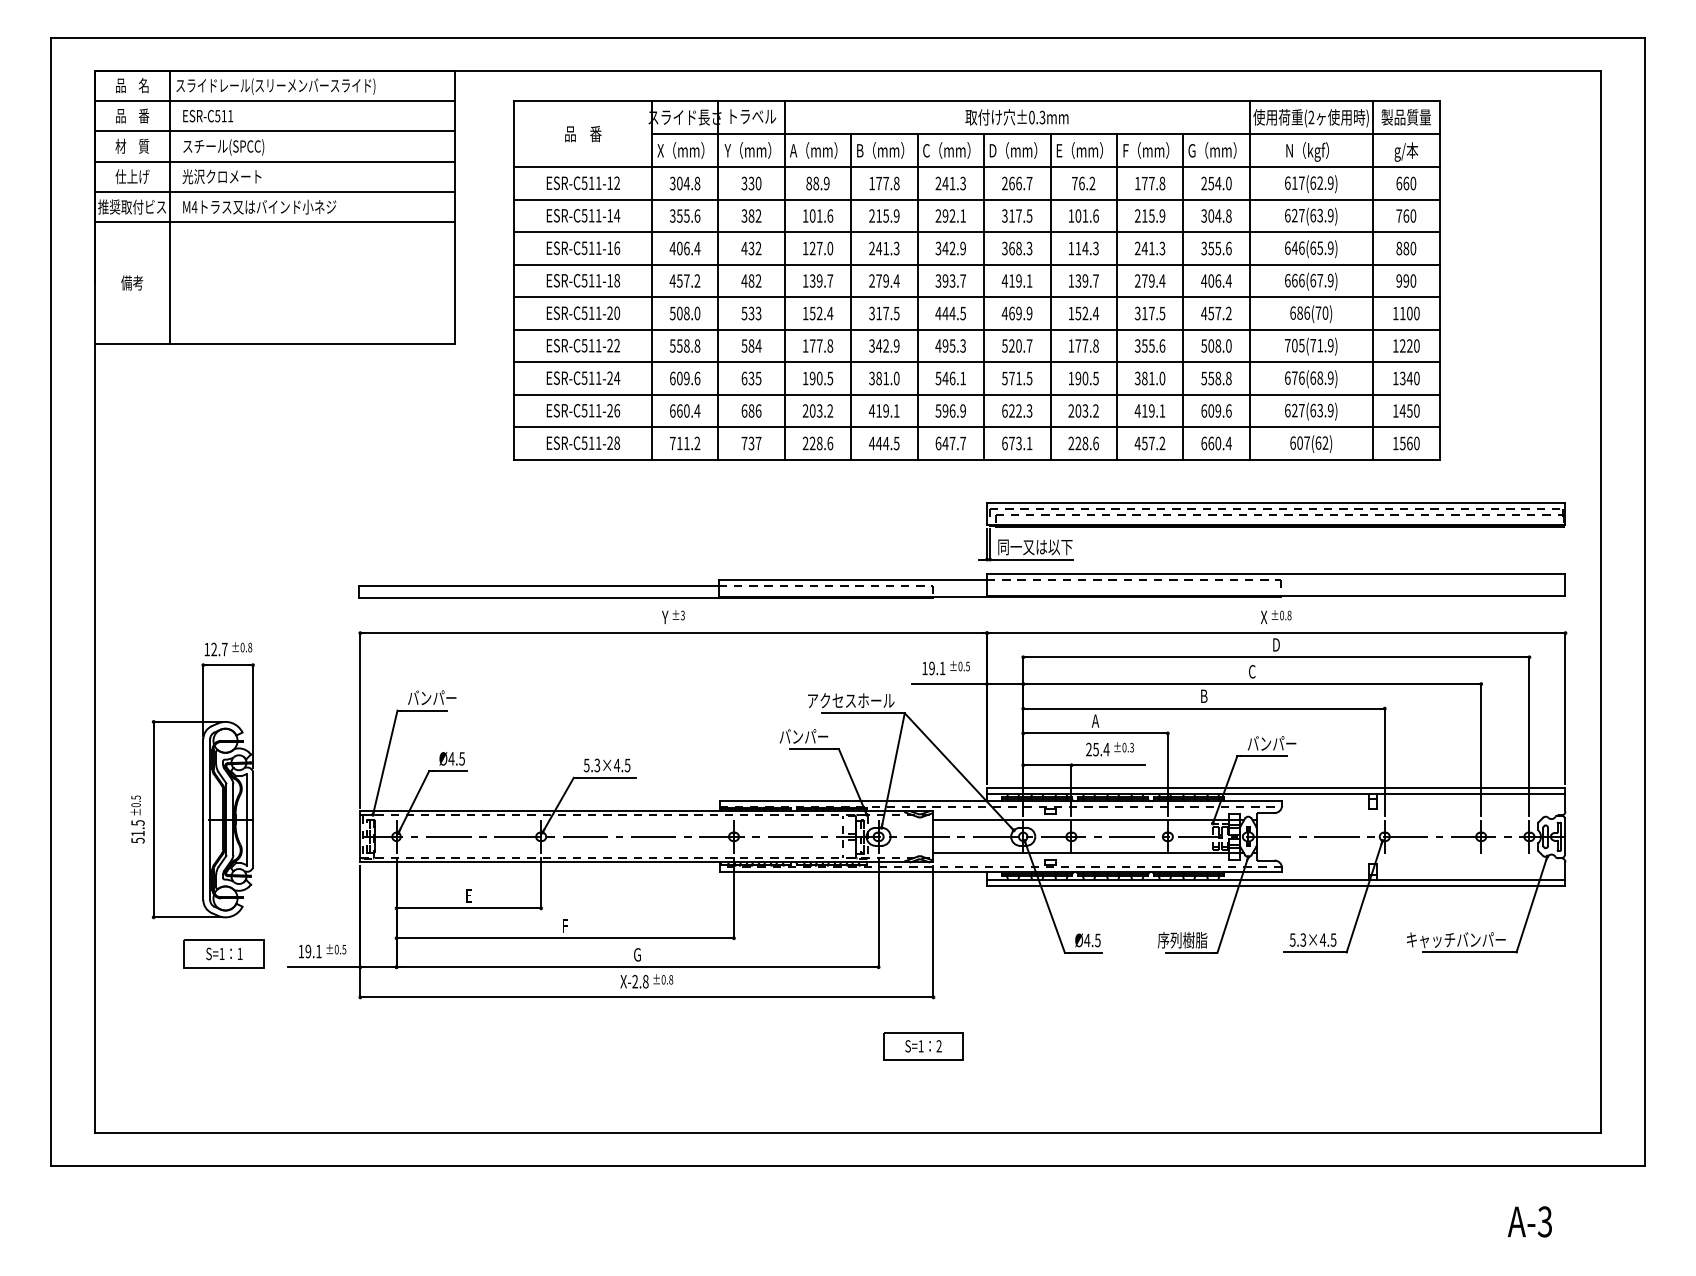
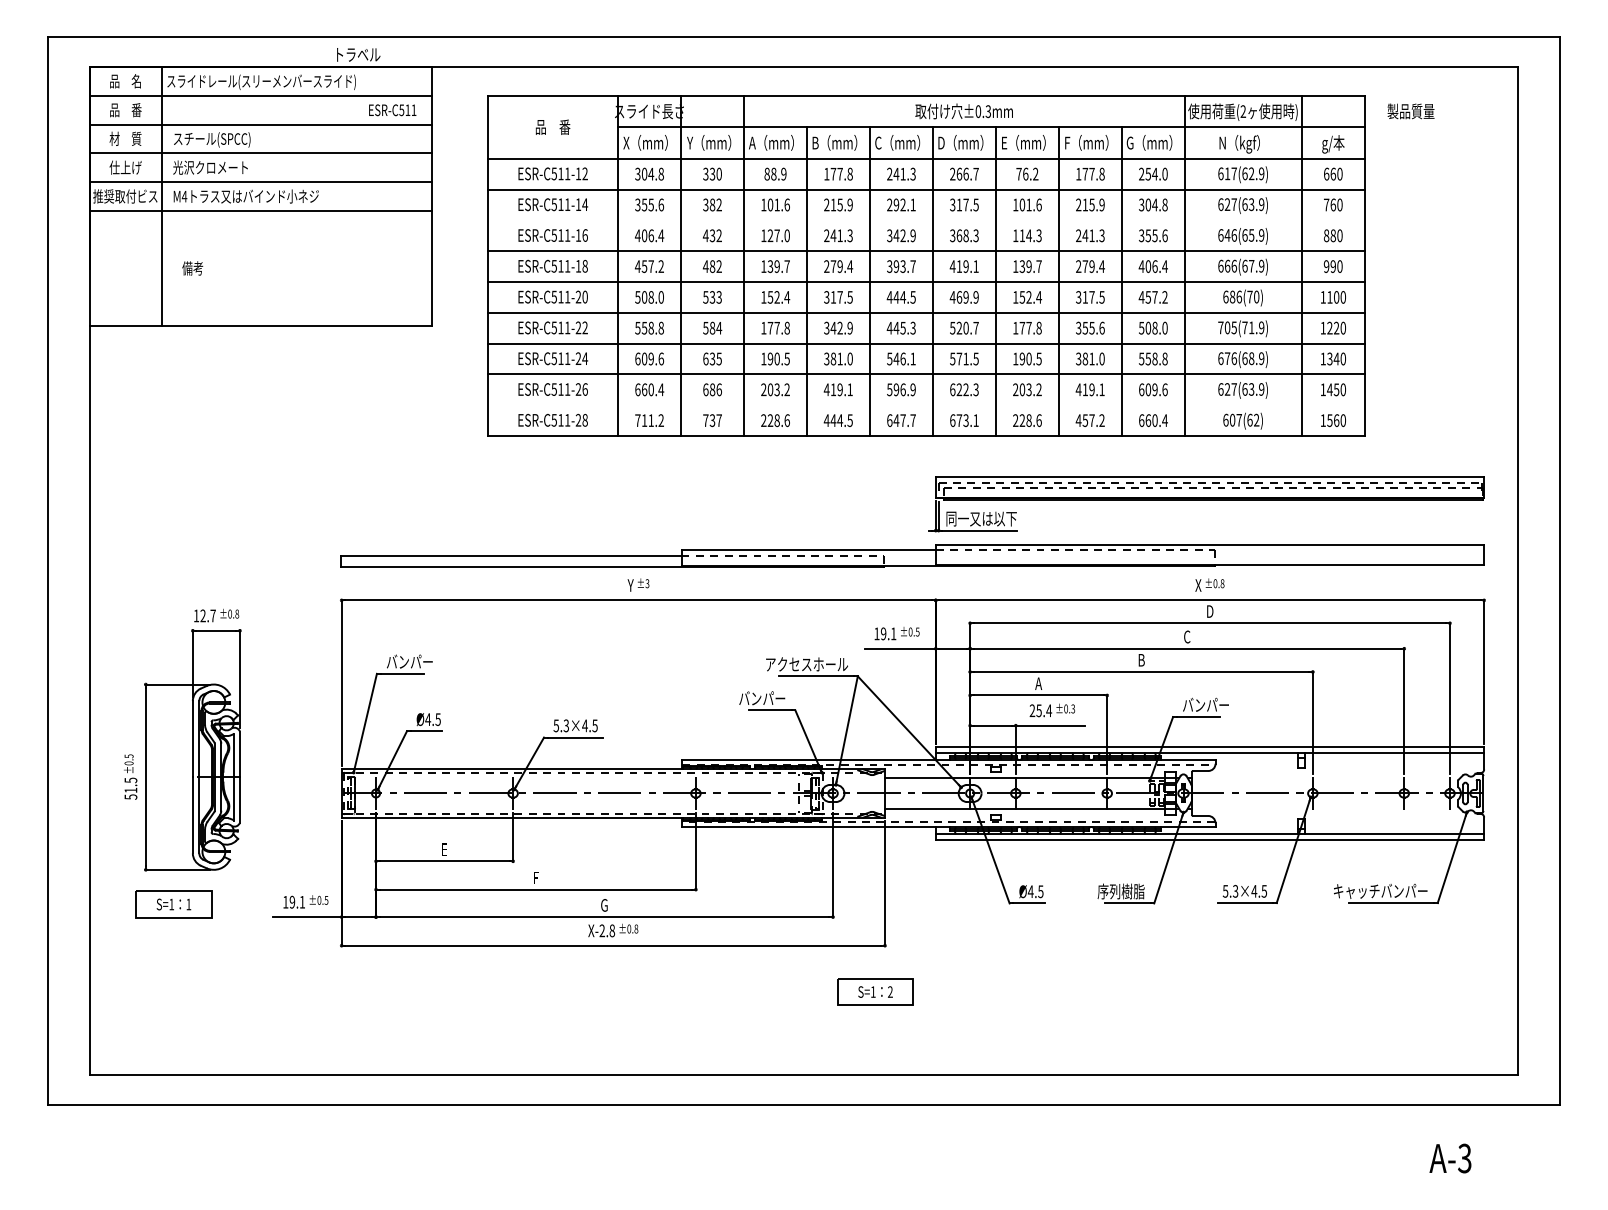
text: (208, 116) -> (393, 110), moved
text: (753, 116) -> (358, 54), moved
text: (1406, 117) -> (1411, 111), moved
line: (976, 232) -> (925, 220), removed
text: (132, 282) -> (193, 267), moved
text: (945, 345) -> (896, 327), 495.3 -> 445.3
line: (976, 427) -> (925, 405), removed
part: (223, 953) -> (173, 904), moved

